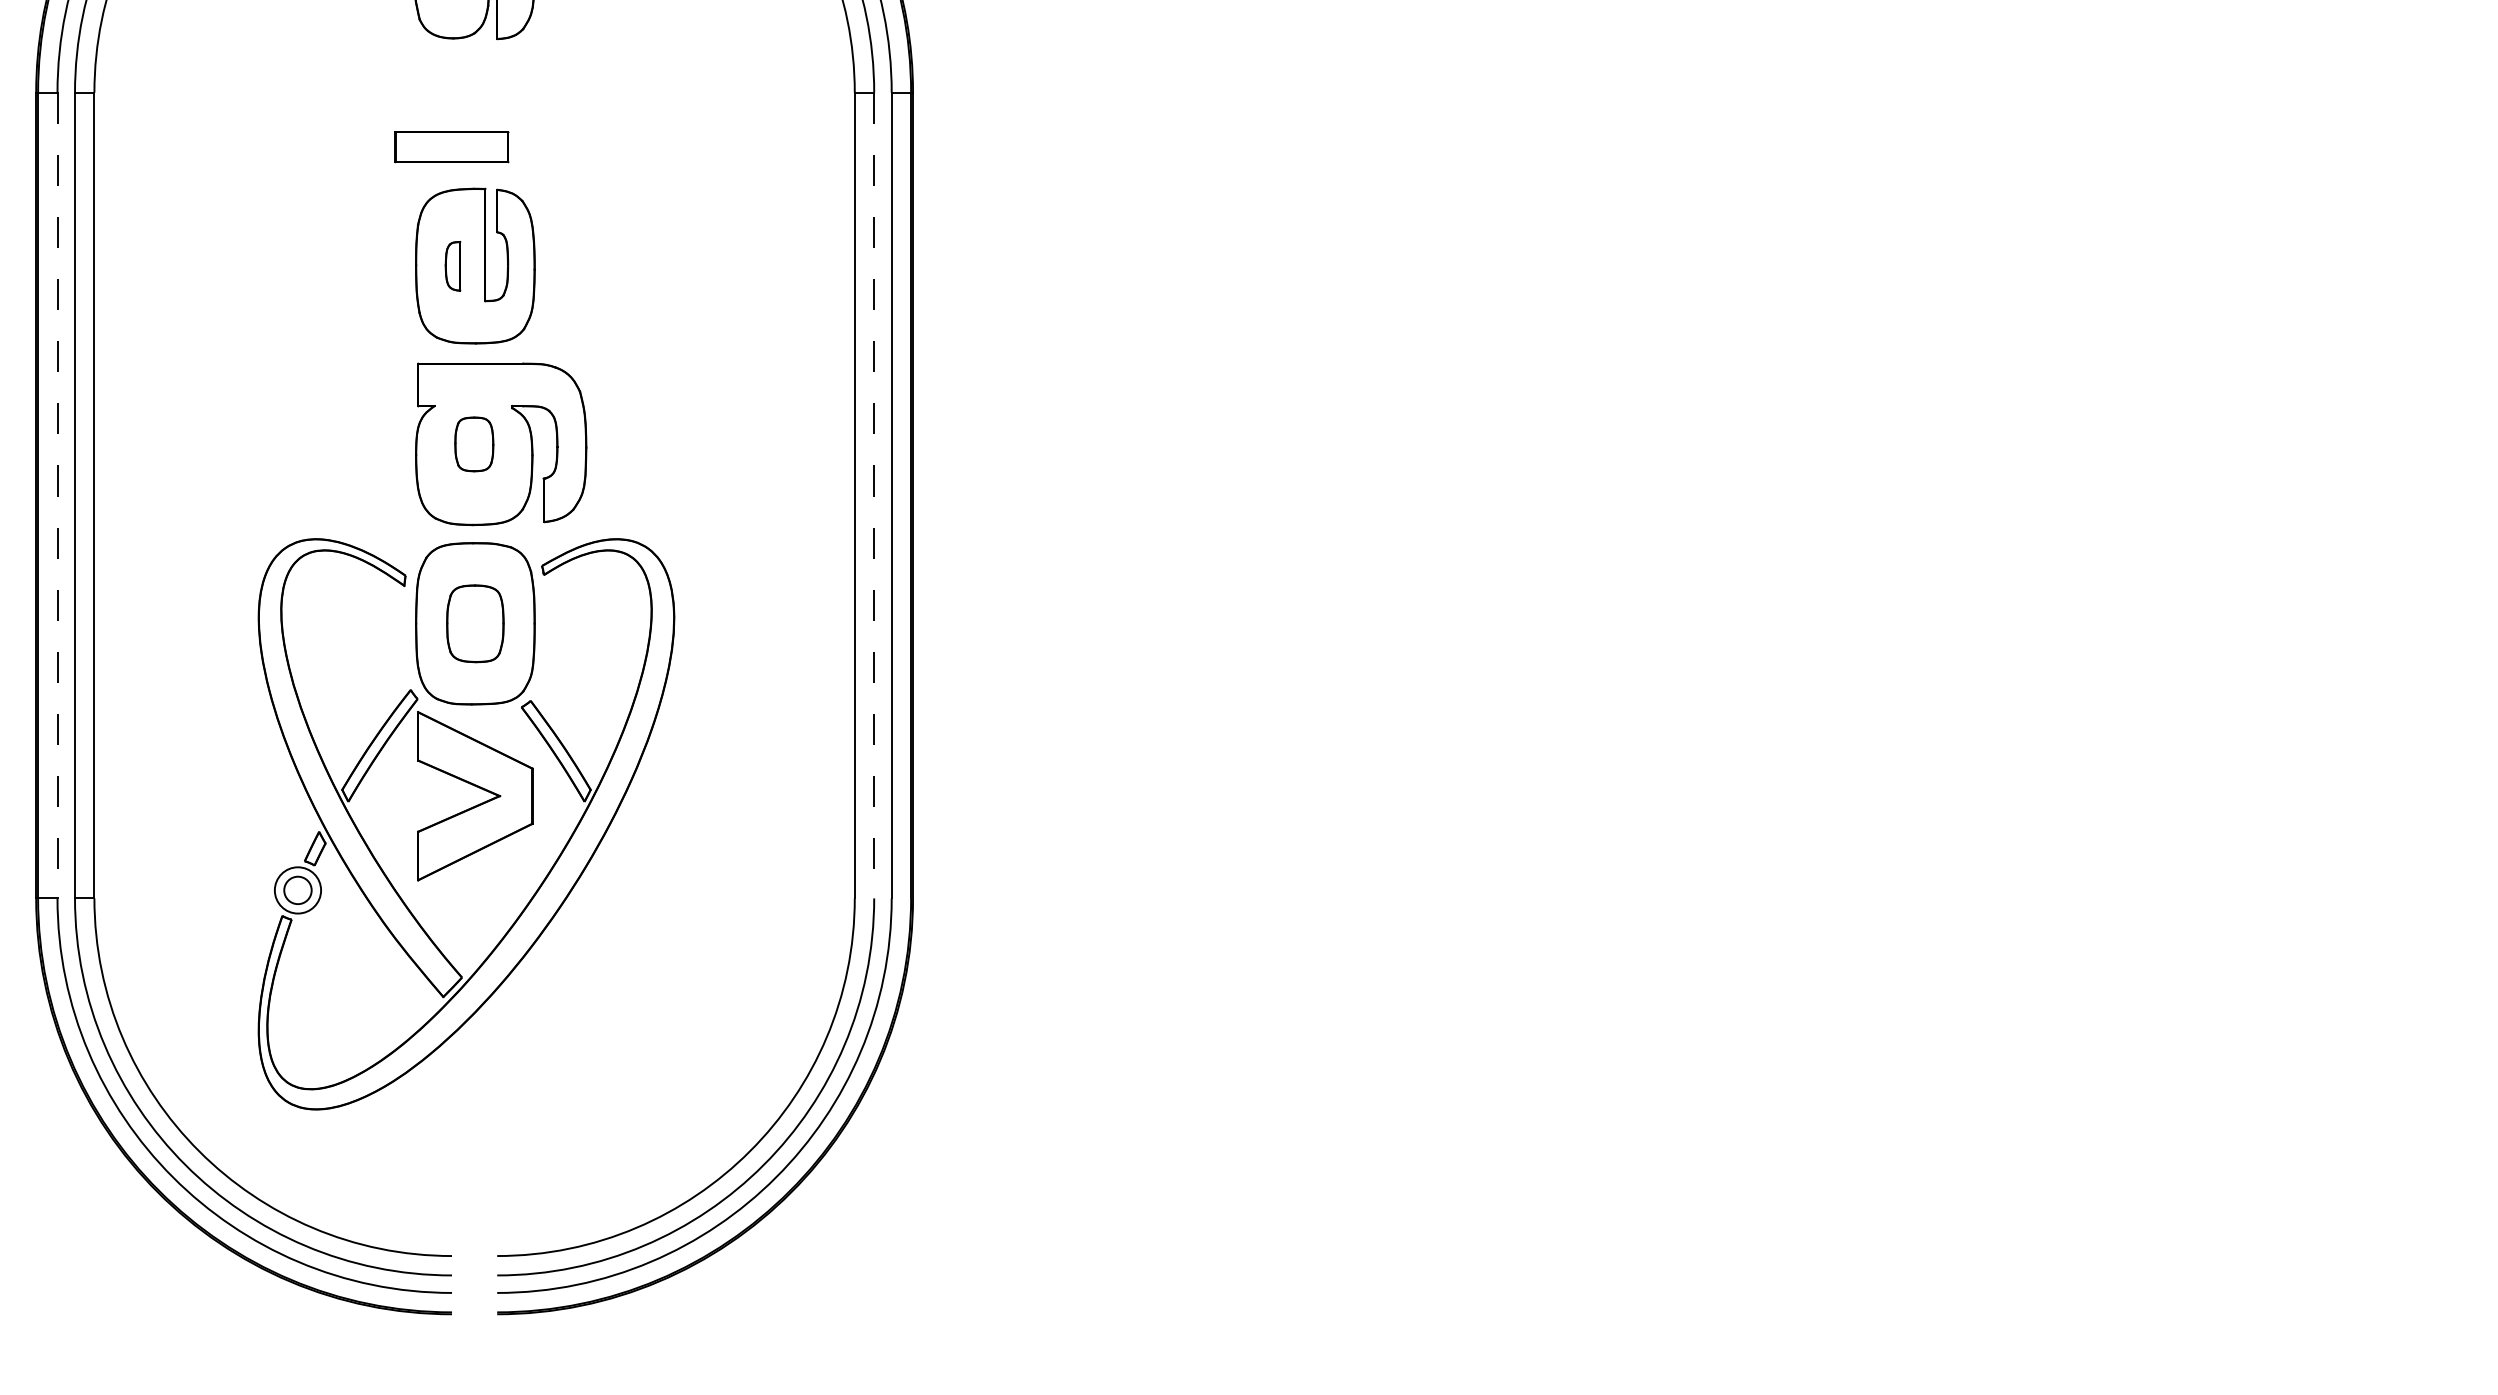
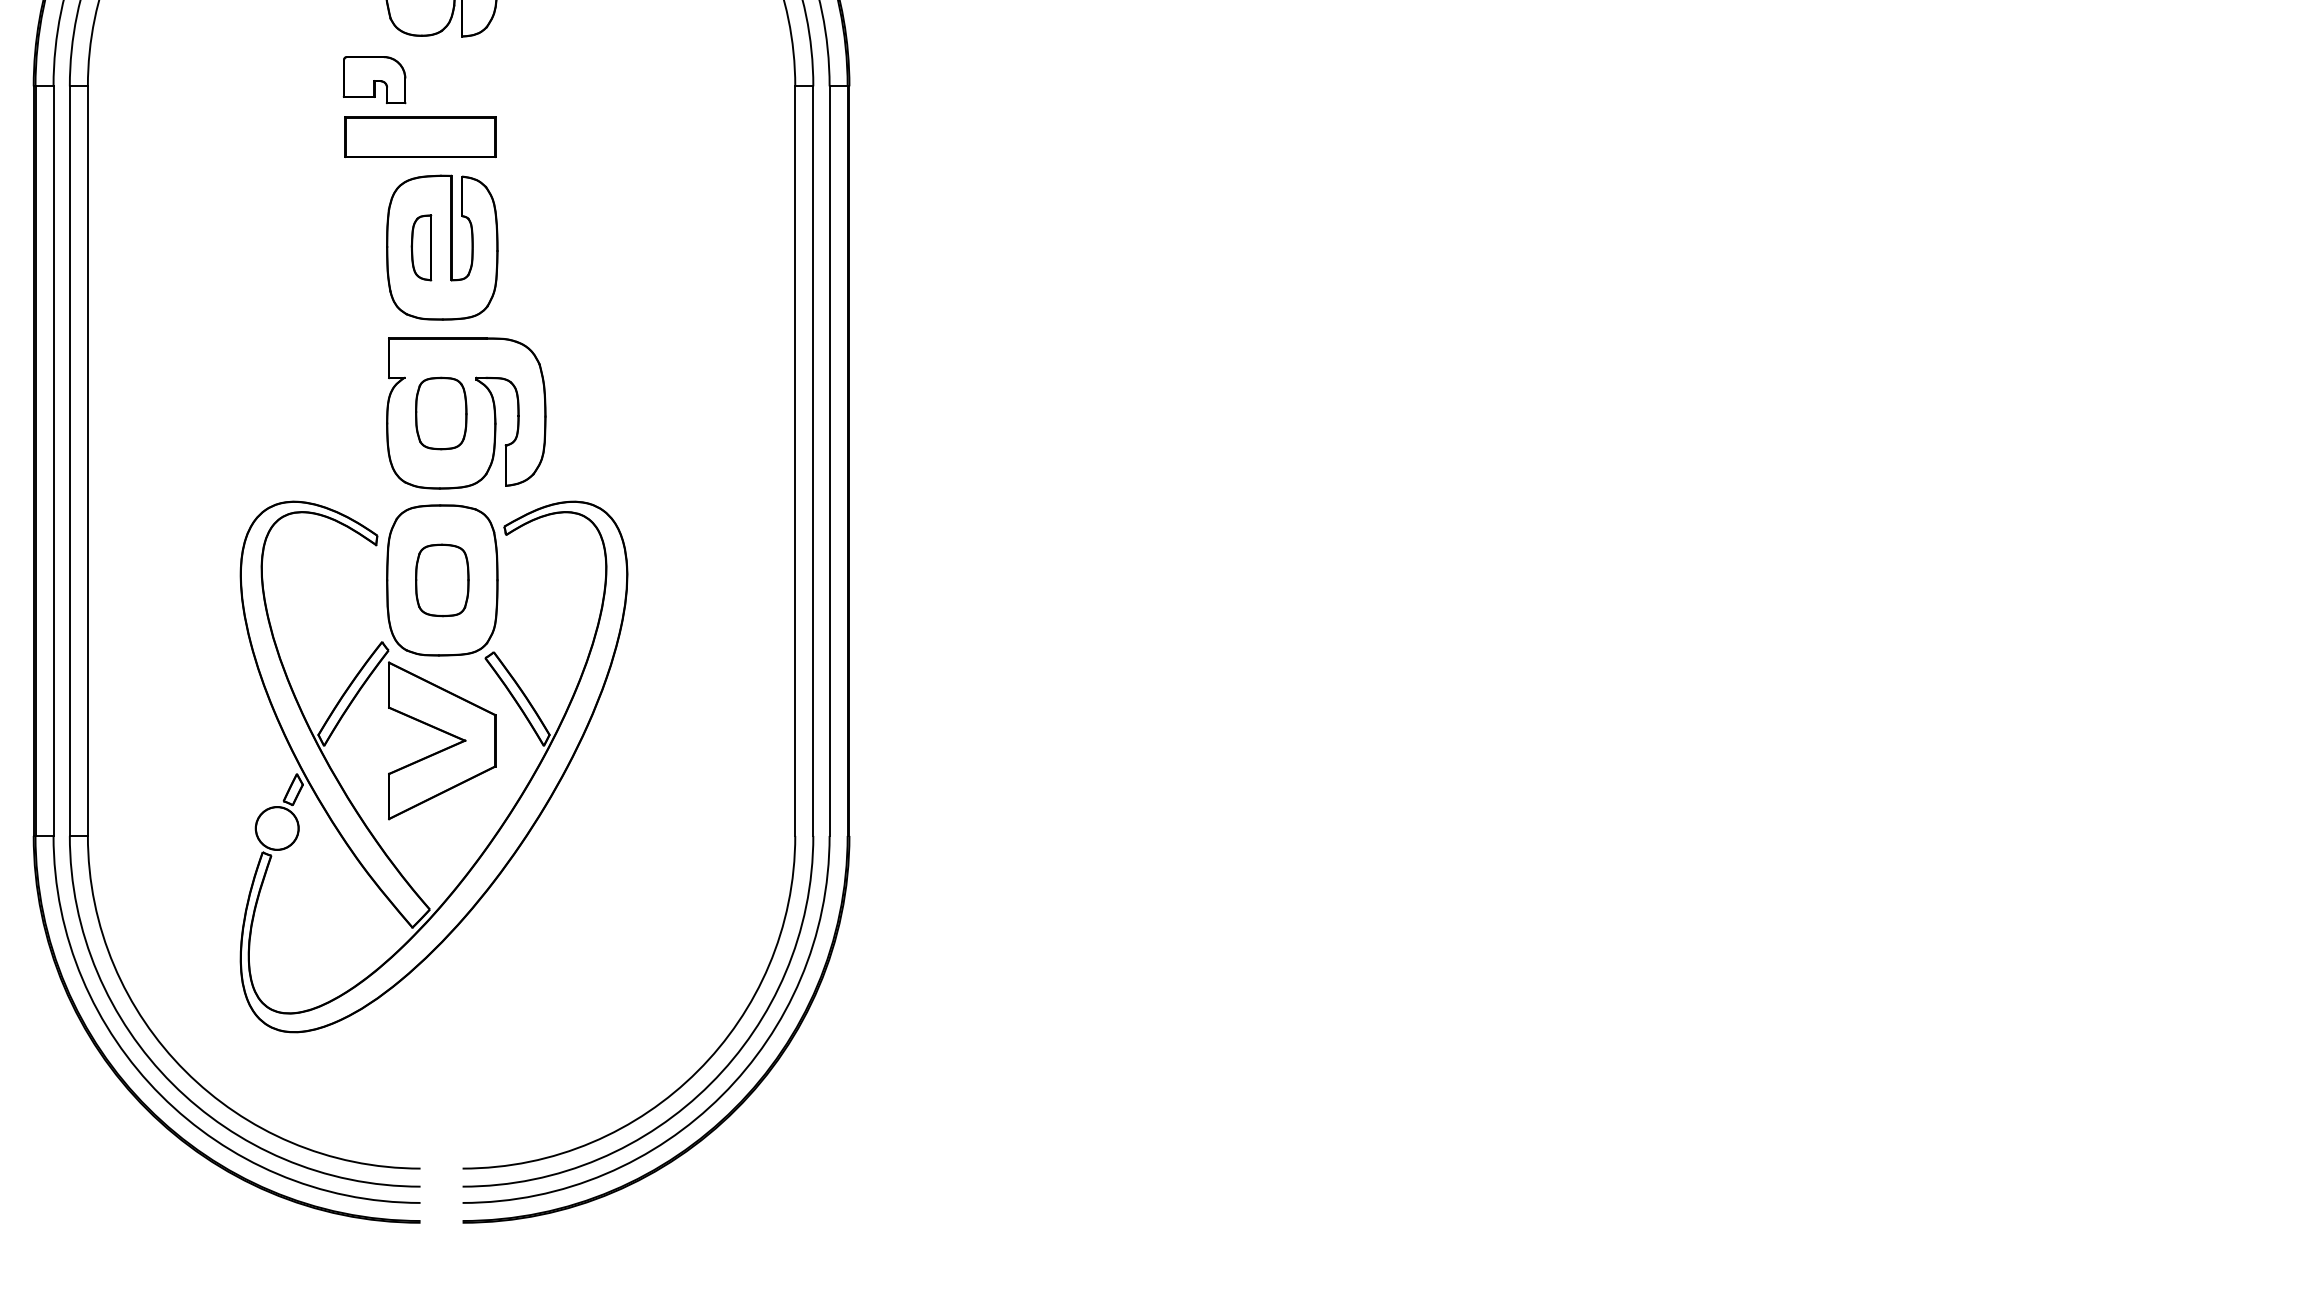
part: (402, 85) -> (374, 79), added
part: (451, 146) -> (420, 136), size x1.43
part: (452, 266) -> (421, 248), size x1.43
part: (474, 444) -> (441, 413), size x1.43
line: (57, 495) -> (53, 461), dashed -> solid
line: (874, 495) -> (813, 461), dashed -> solid
circle: (297, 890) -> (276, 828), size x1.67

